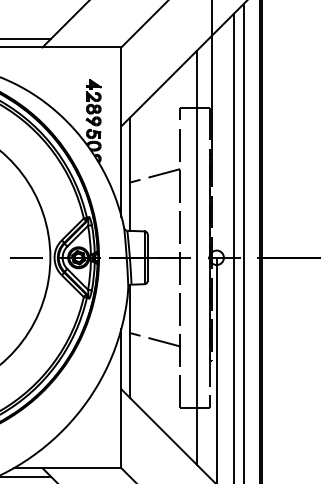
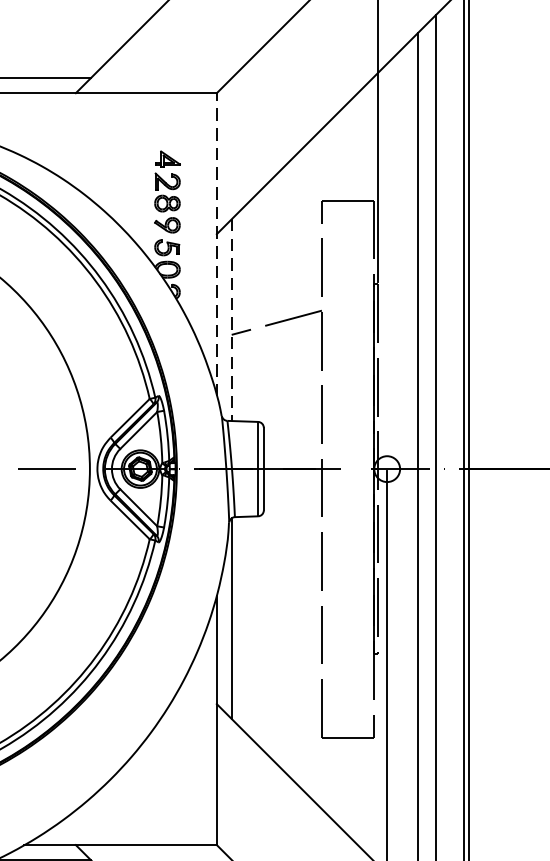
line: (121, 132) -> (217, 245), solid -> dashed
line: (129, 174) -> (231, 320), solid -> dashed
line: (196, 257) -> (351, 468), removed
line: (154, 339) -> (275, 615), removed

